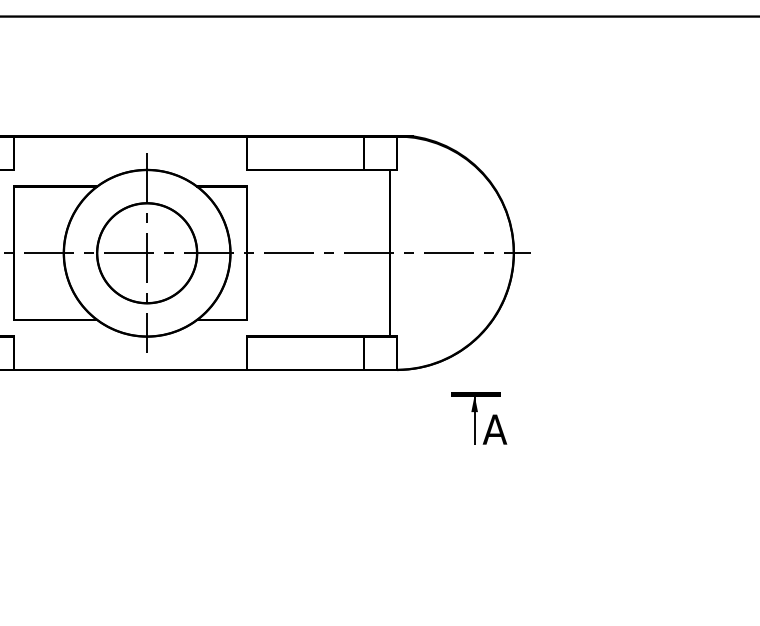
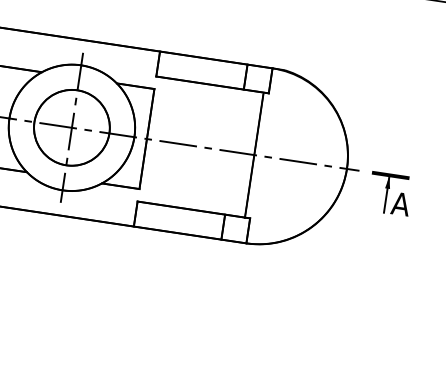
part: (479, 418) -> (390, 194), moved

